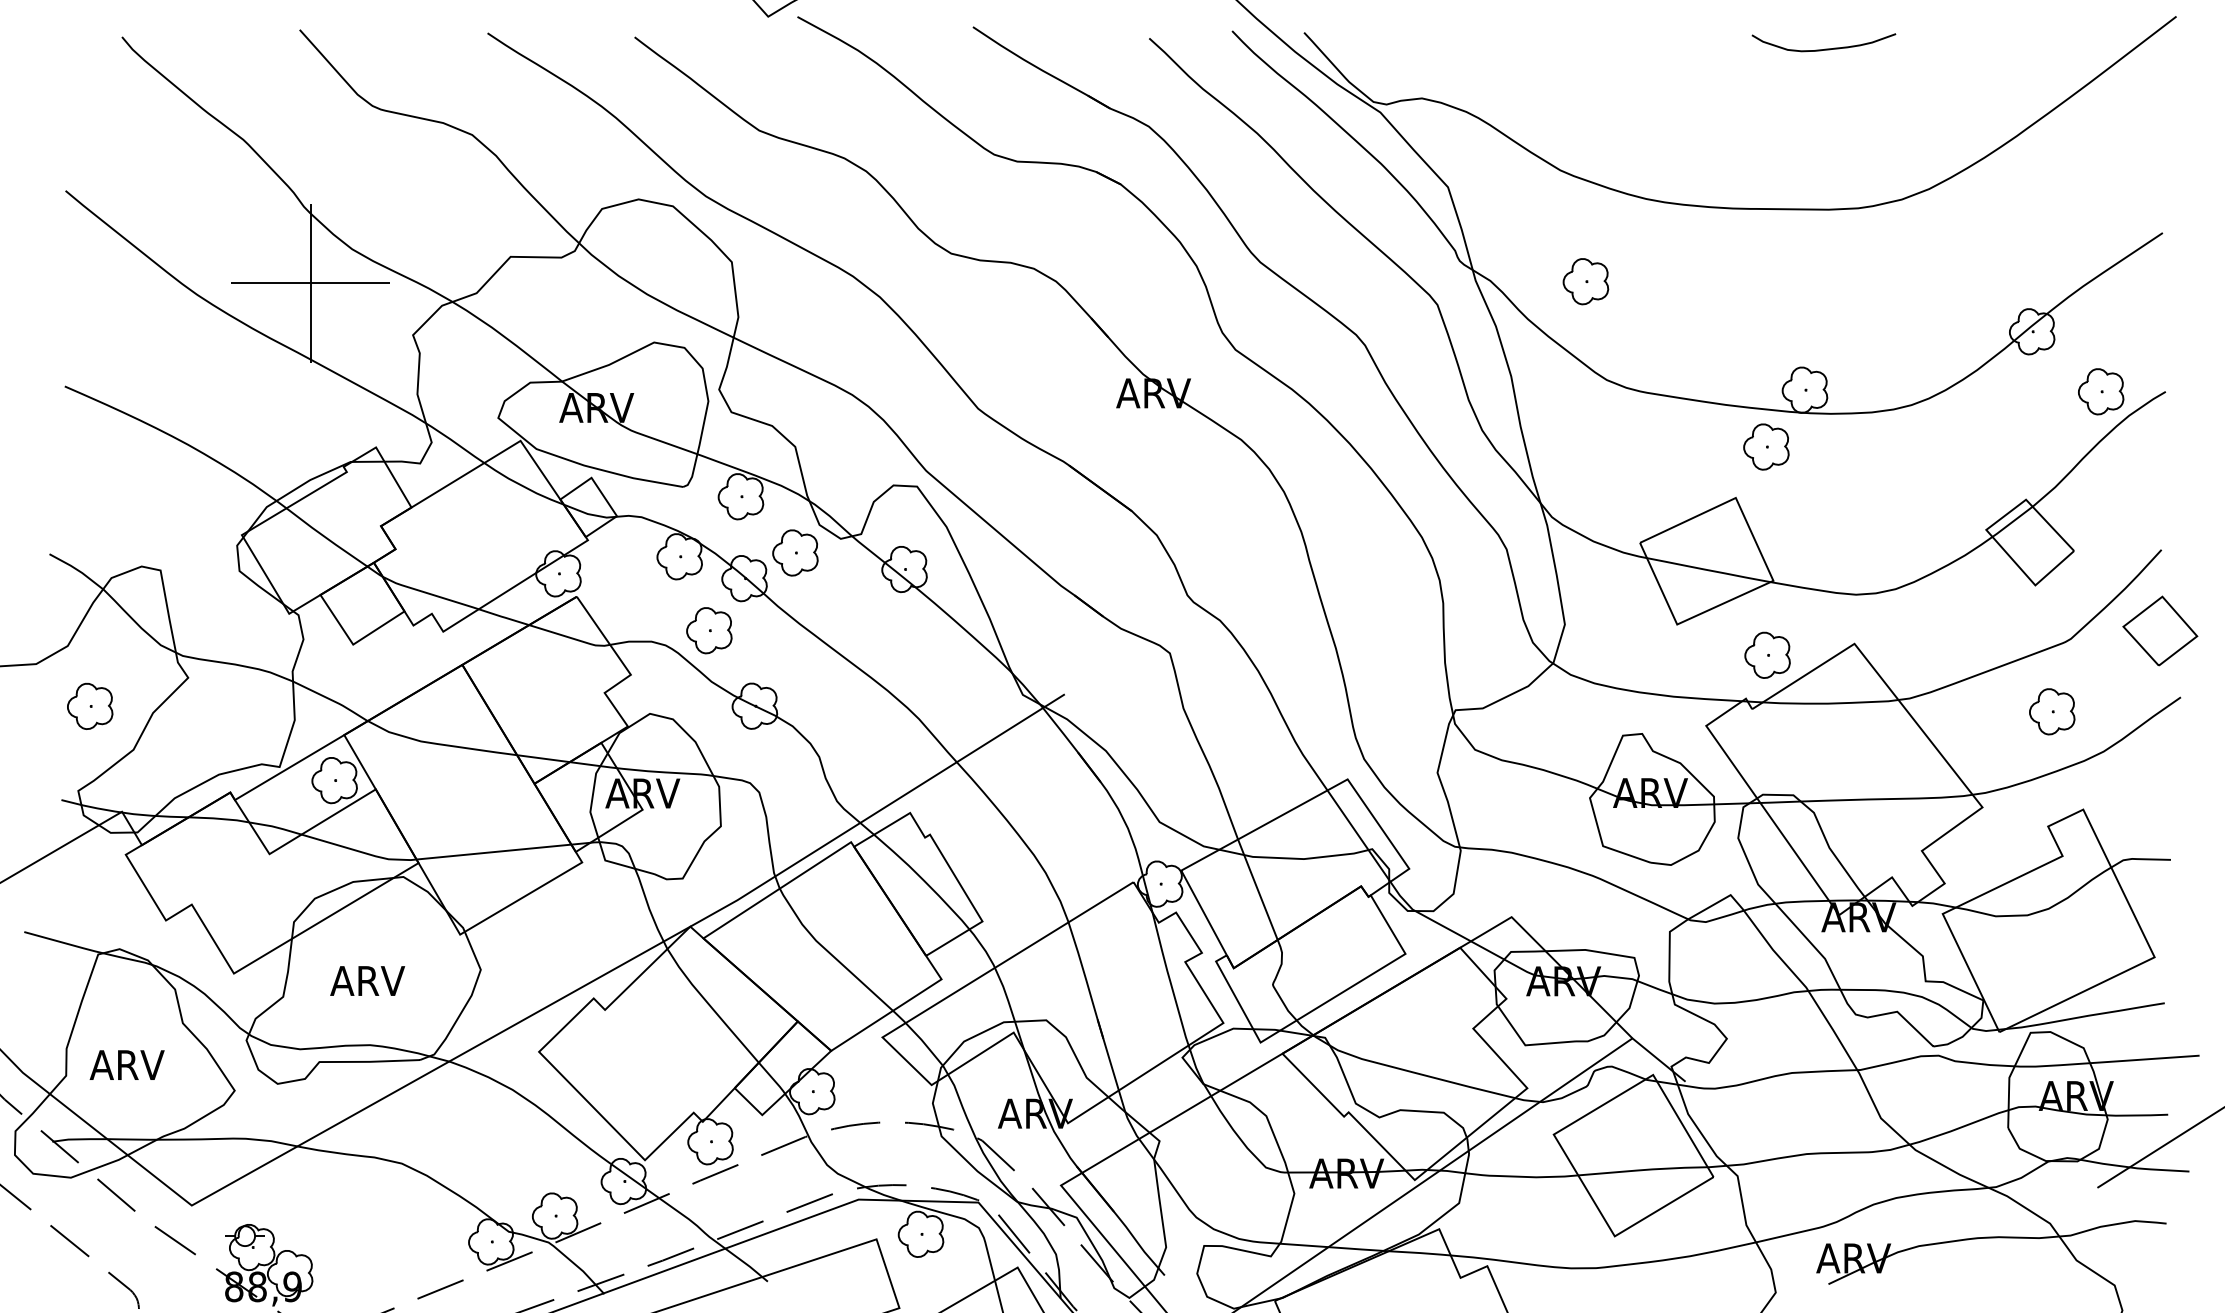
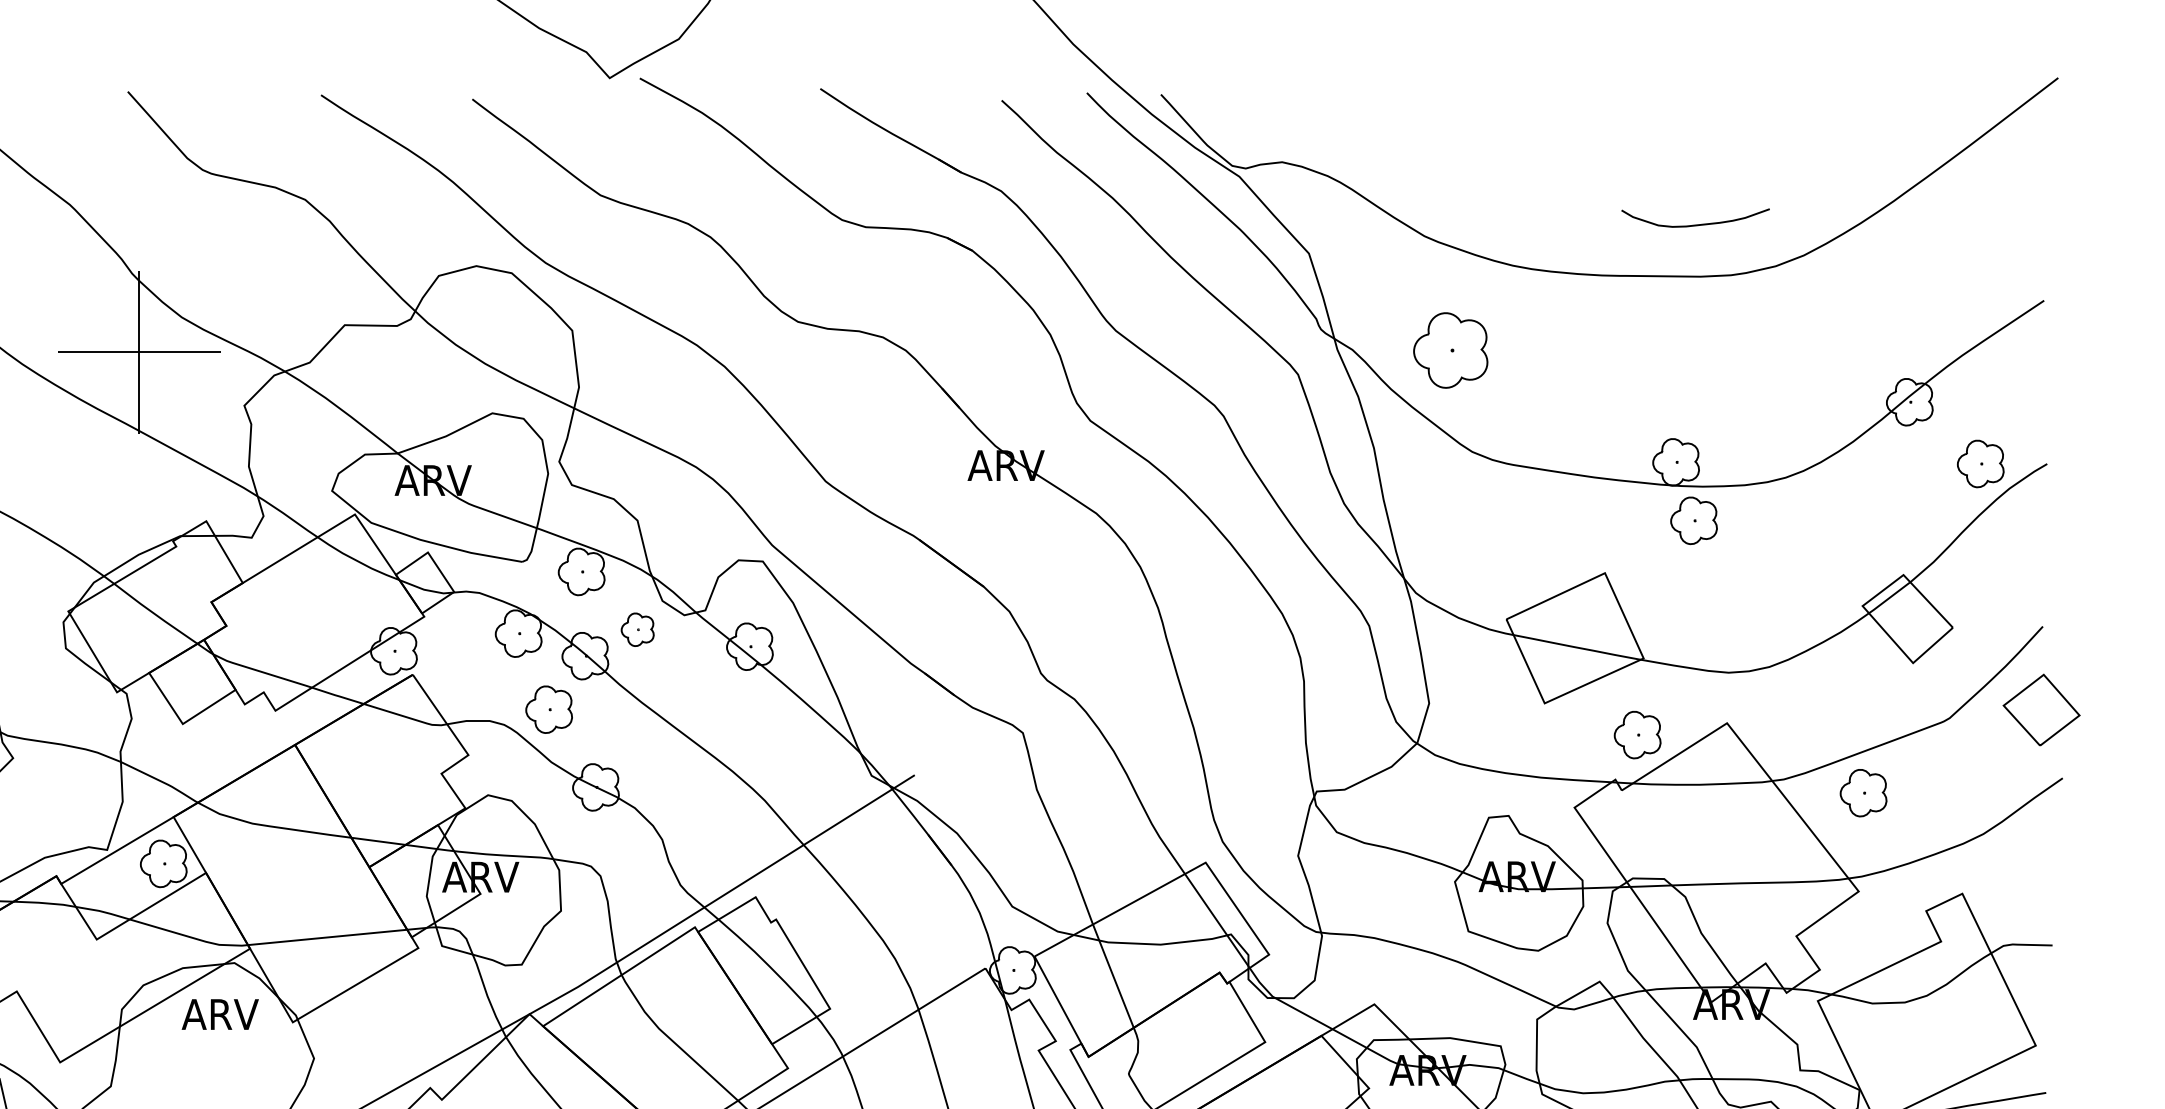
curve: (1824, 48) -> (1696, 224), moved
part: (1585, 281) -> (1450, 350), size x1.6
part: (1766, 446) -> (1694, 520), moved
part: (795, 552) -> (637, 629), size x0.7
part: (2052, 711) -> (1863, 792), moved
text: (367, 980) -> (220, 1013), moved

